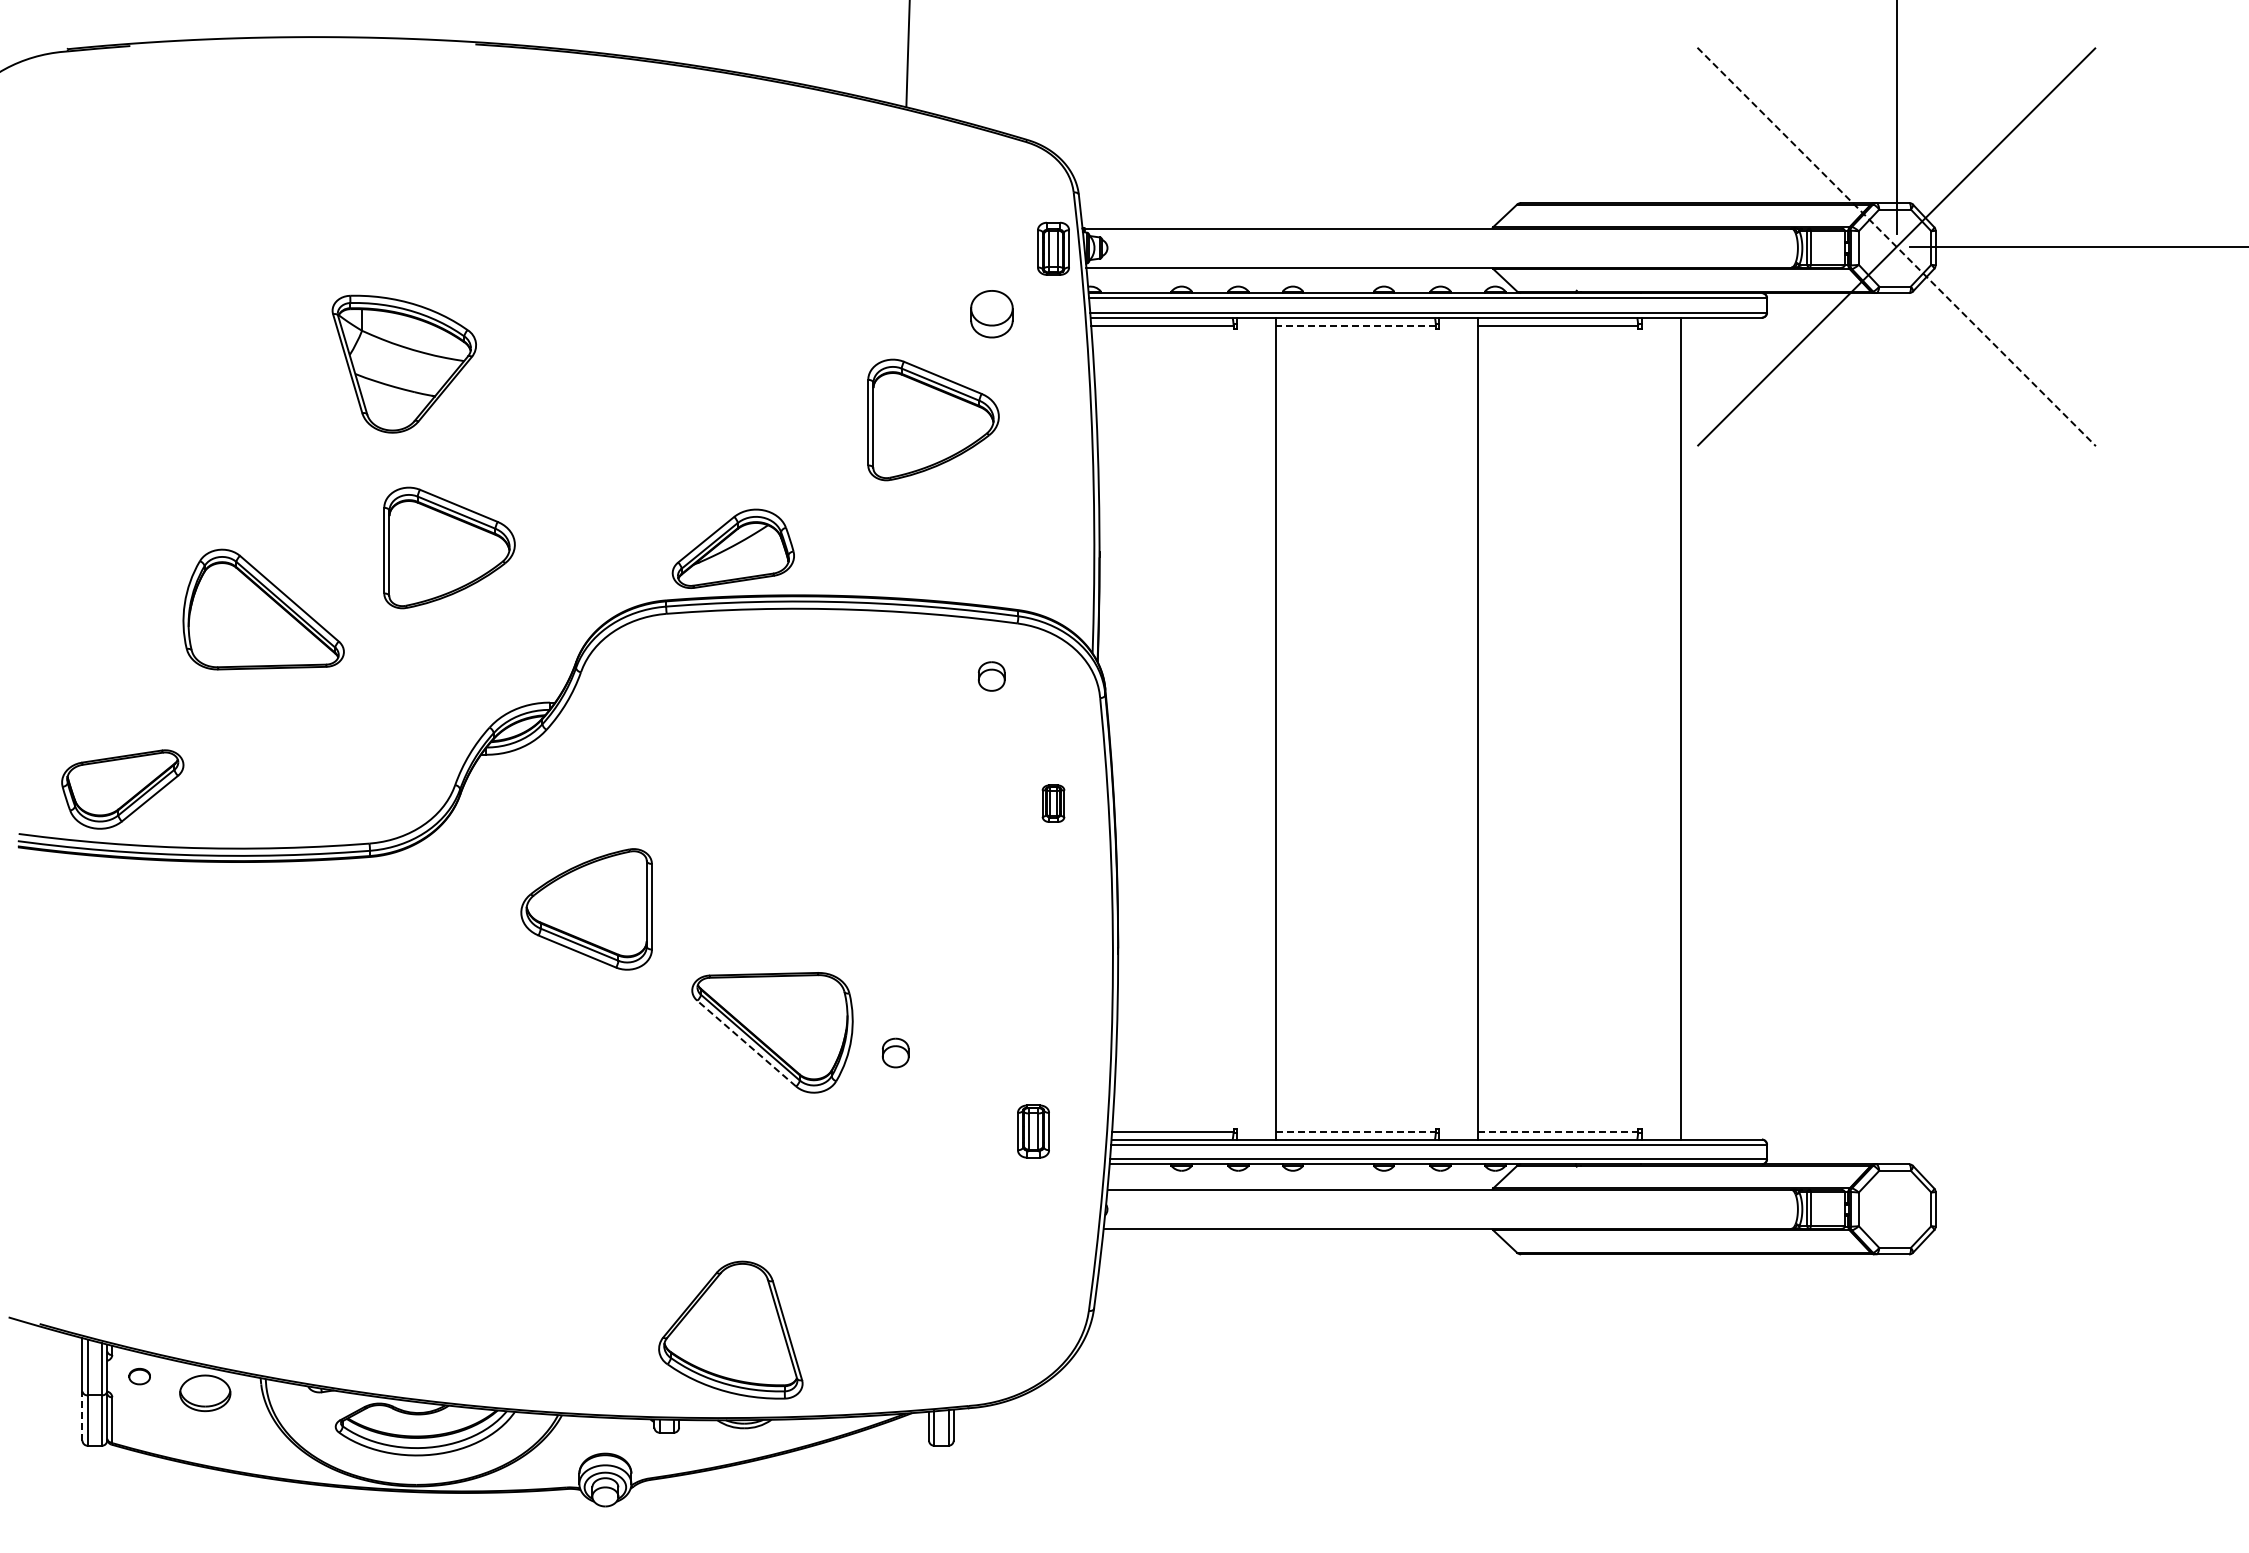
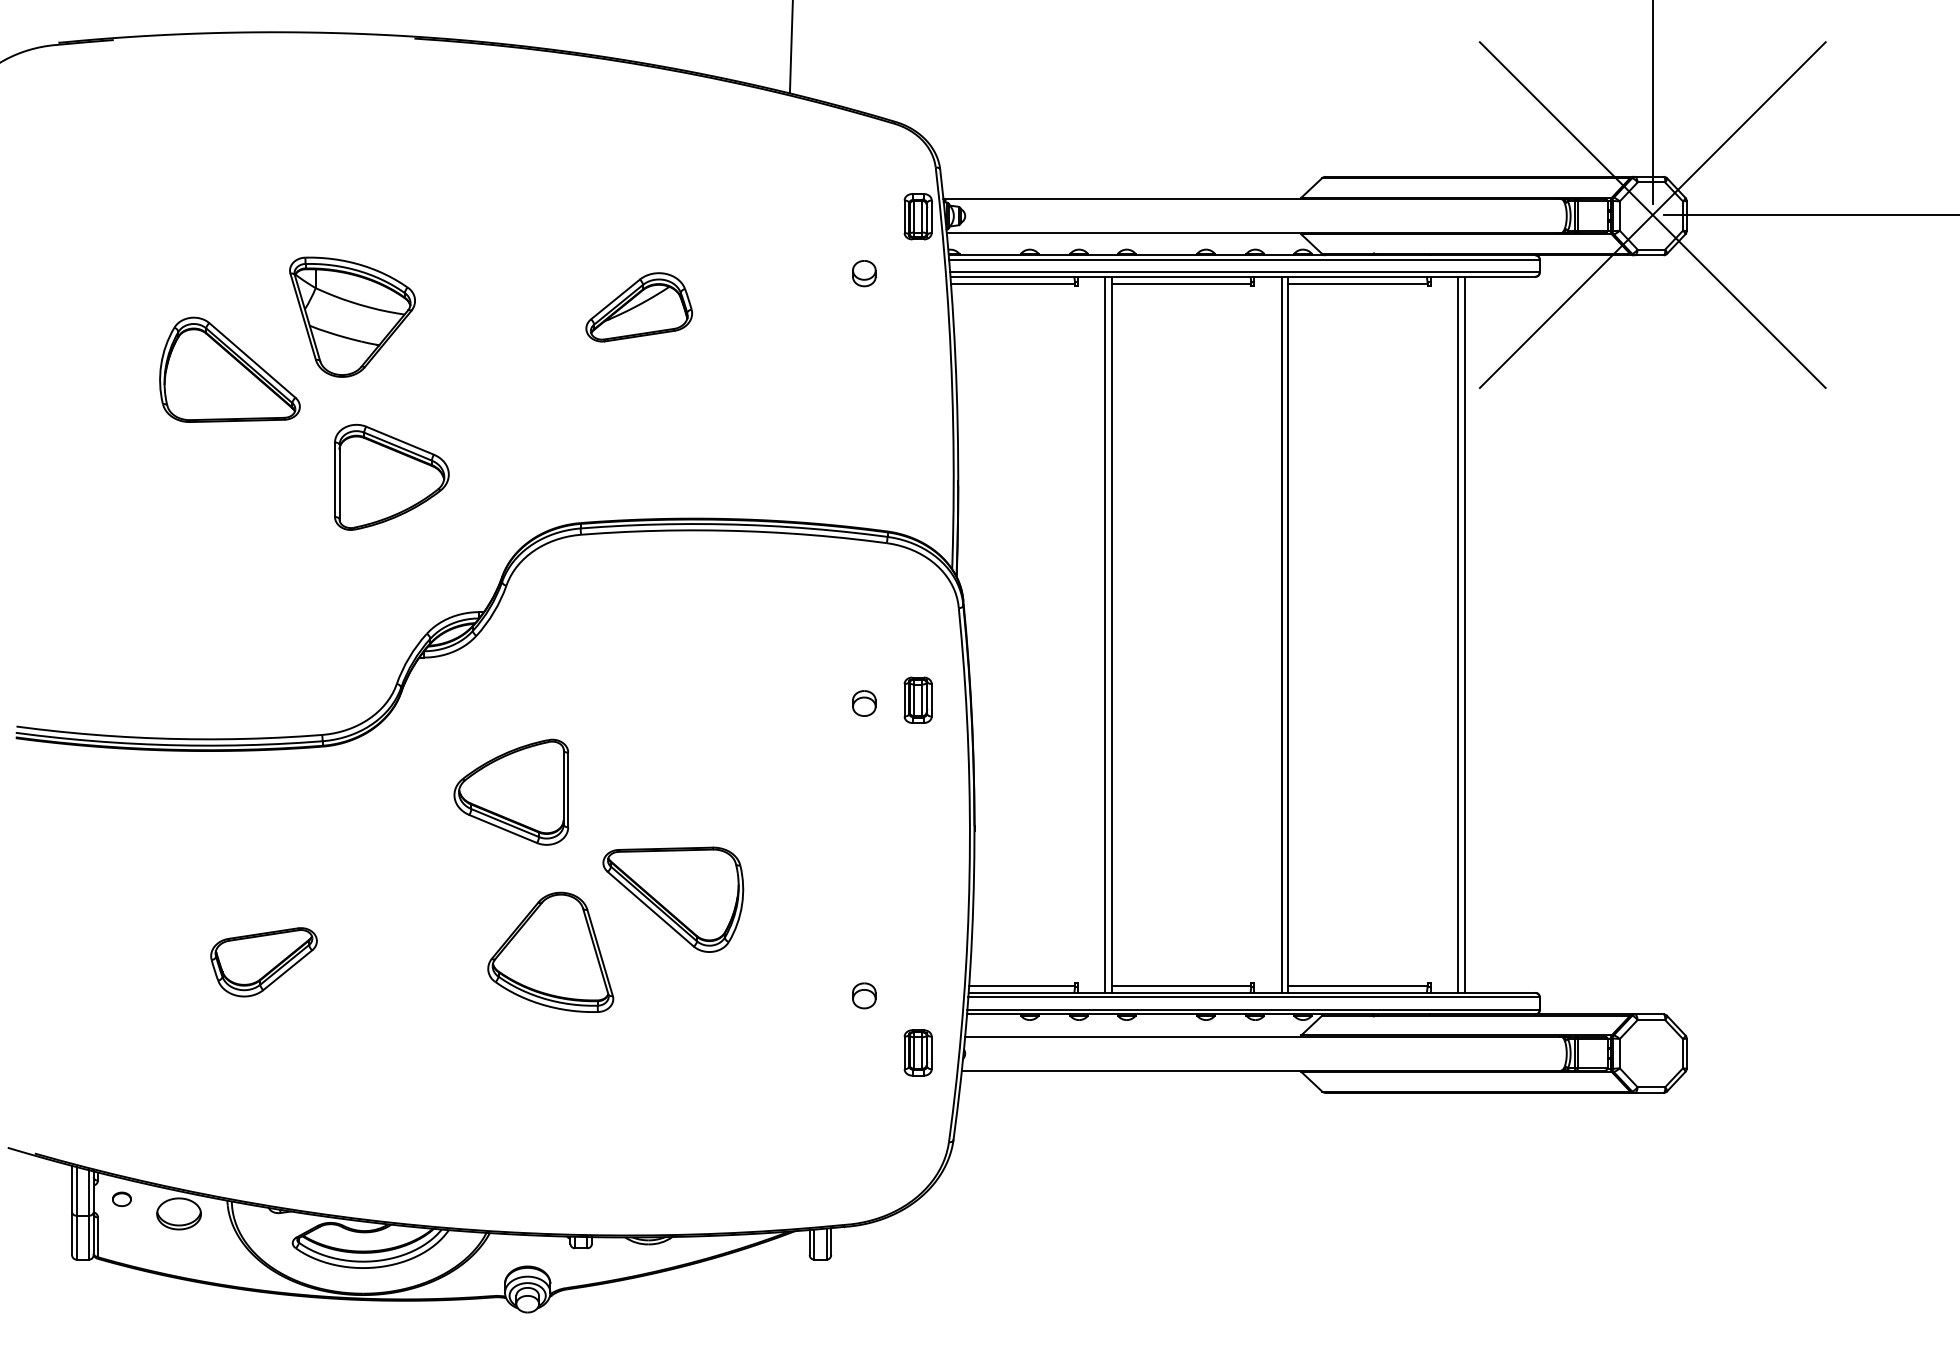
line: (1896, 246) -> (1652, 214), dashed -> solid
part: (991, 313) -> (864, 273), size x0.62
line: (1356, 325) -> (1182, 283), dashed -> solid
part: (933, 419) -> (813, 365), removed
part: (732, 548) -> (638, 307), moved
part: (263, 609) -> (229, 369), moved
part: (991, 676) -> (864, 703), moved
line: (1268, 728) -> (1105, 634), added
line: (1470, 728) -> (1281, 634), added
line: (1672, 728) -> (1457, 634), added
part: (122, 789) -> (263, 962), moved
part: (1053, 803) -> (918, 700), size x1.43
line: (746, 1043) -> (650, 909), dashed -> solid
part: (895, 1052) -> (864, 995), moved
part: (1033, 1131) -> (918, 1052), moved
line: (1356, 1131) -> (1182, 985), dashed -> solid
line: (1558, 1131) -> (1358, 985), dashed -> solid
part: (730, 1329) -> (550, 951), moved
line: (82, 1416) -> (72, 1234), dashed -> solid

